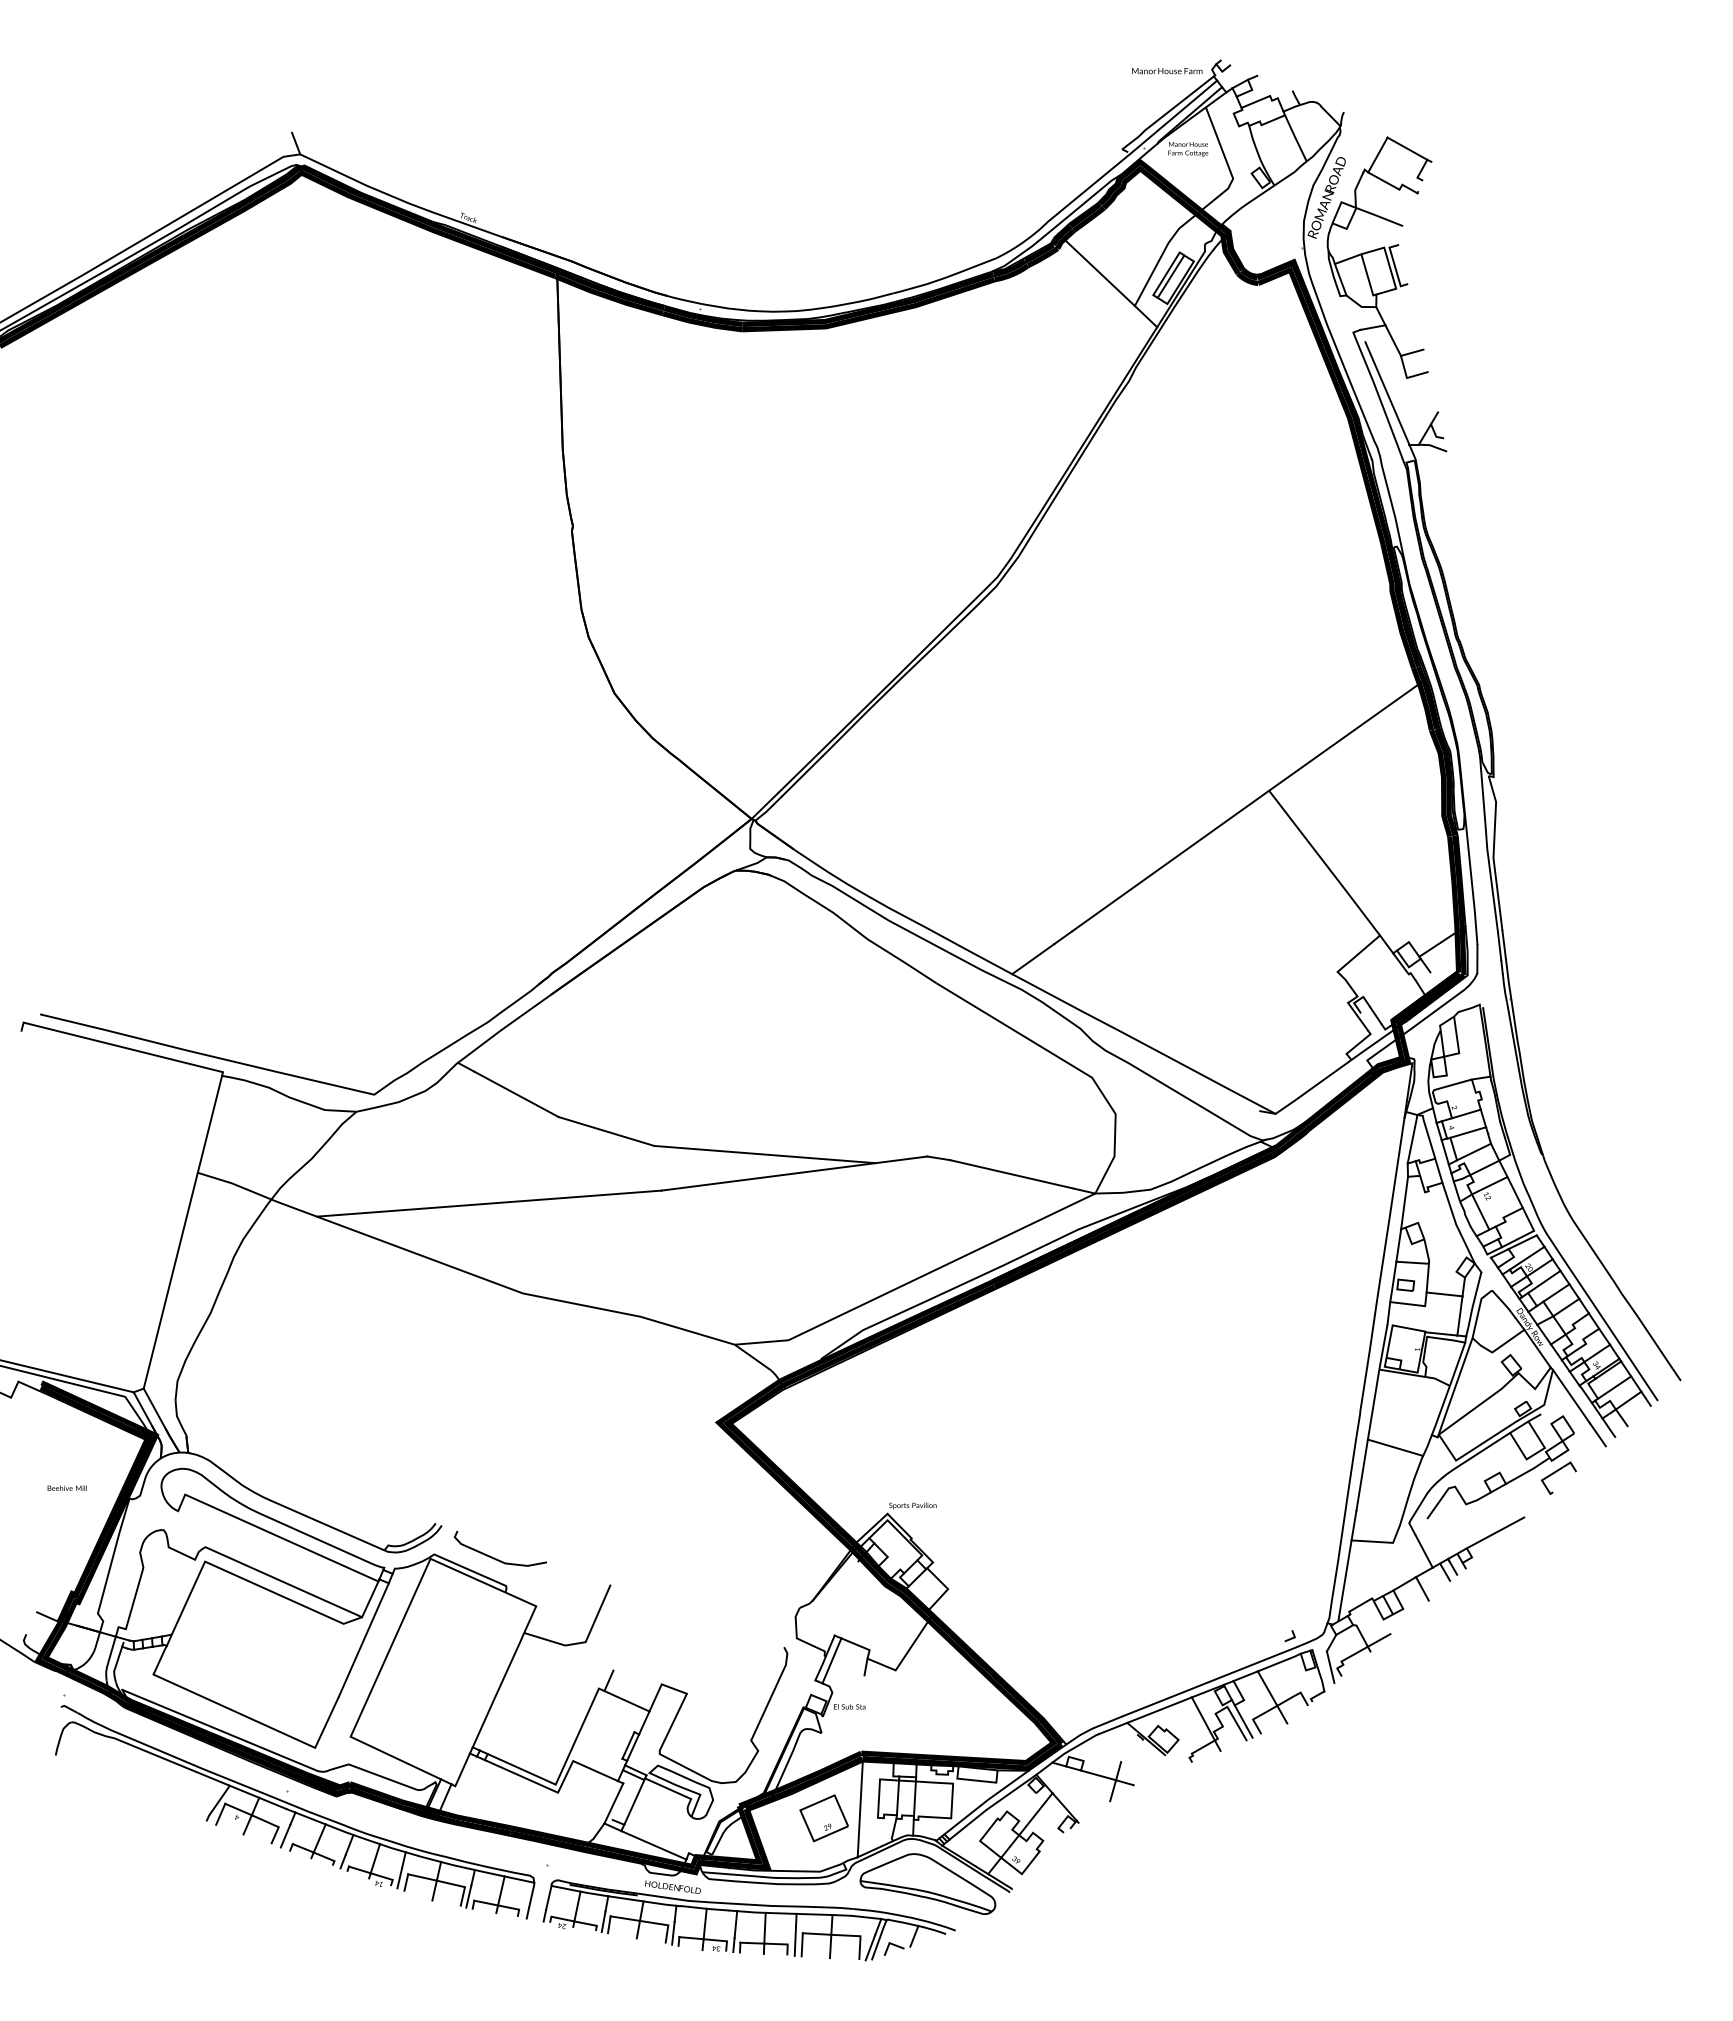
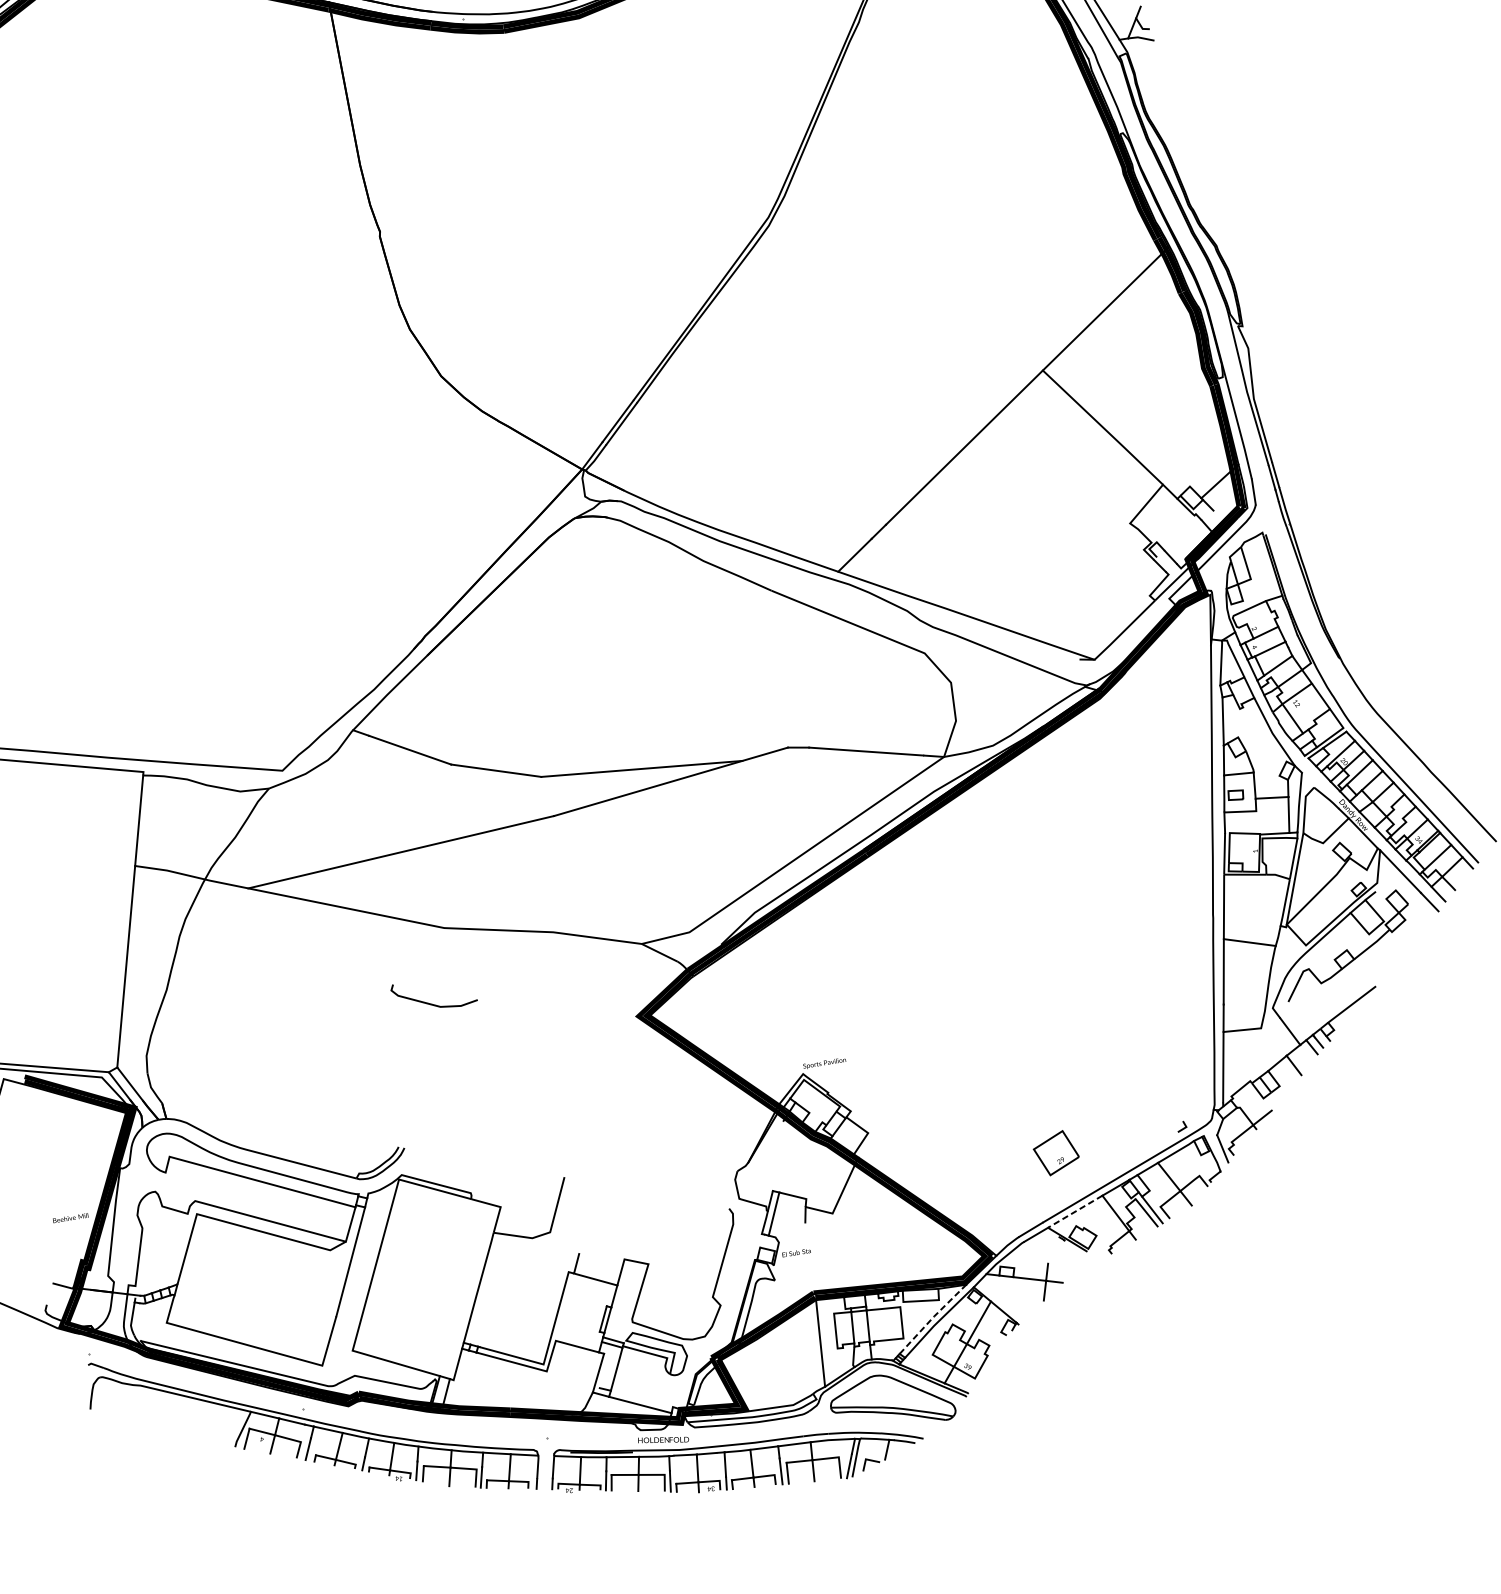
part: (1558, 1477) -> (1400, 946), removed
text: (66, 1487) -> (69, 1217), moved
curve: (494, 1557) -> (429, 1003), moved
line: (1159, 1710) -> (1075, 1212), solid -> dashed
line: (986, 1801) -> (932, 1318), solid -> dashed
part: (823, 1818) -> (1055, 1153), moved

